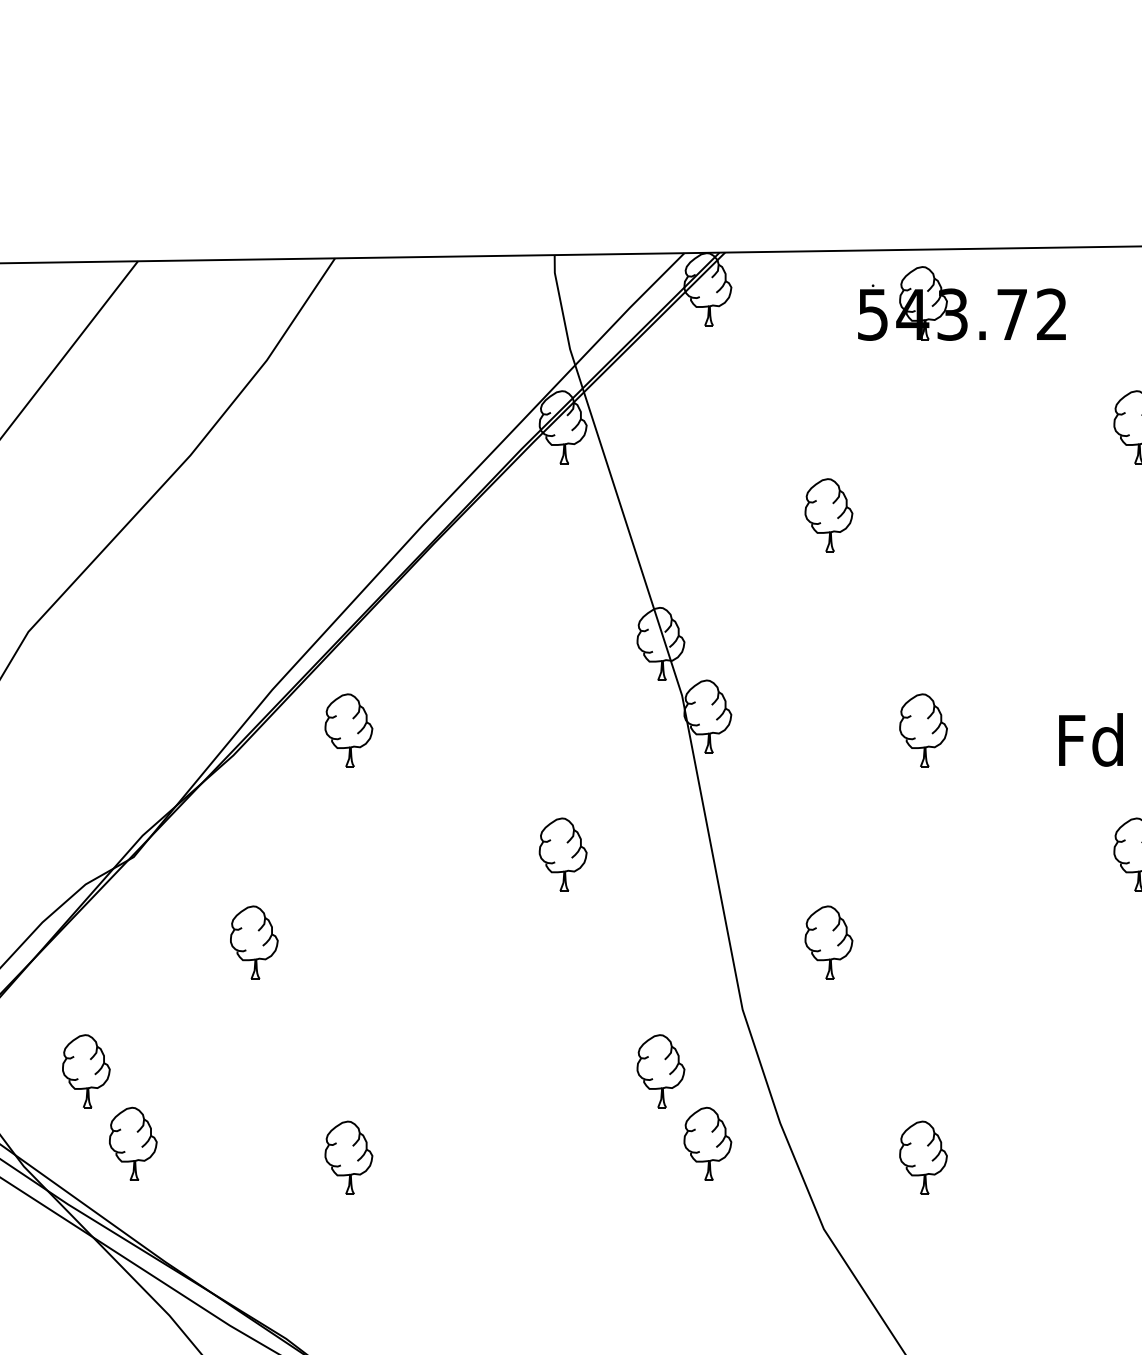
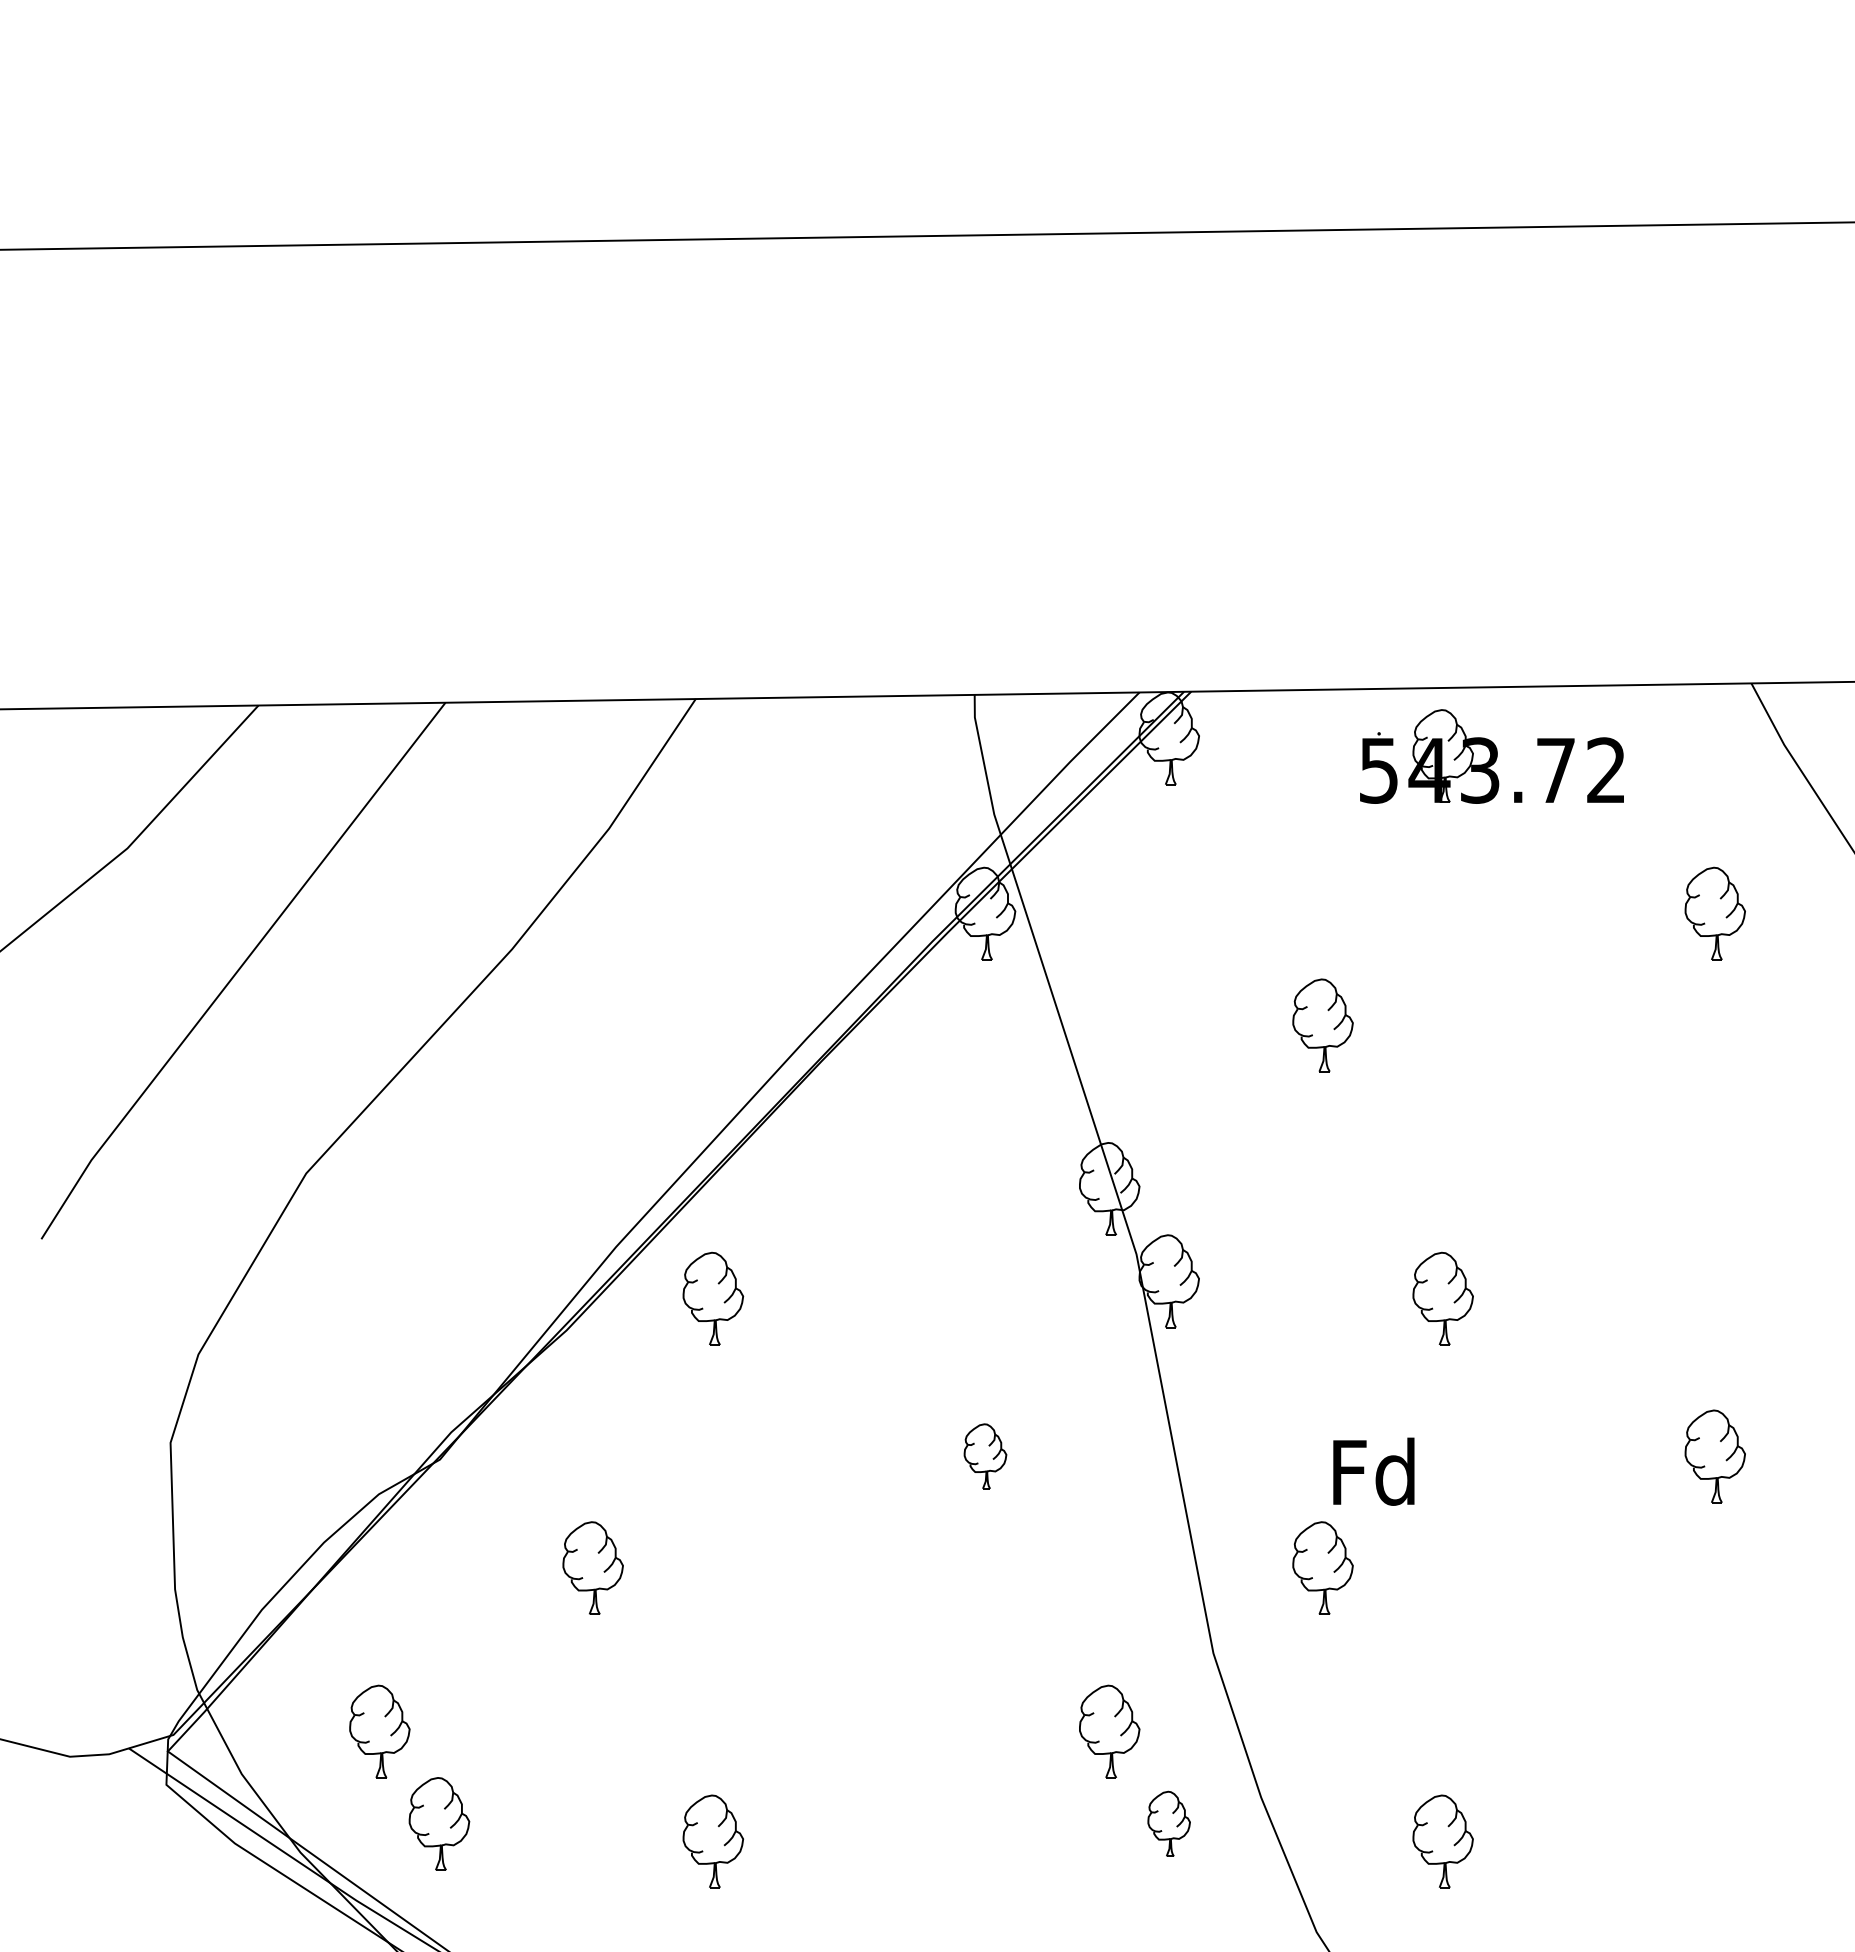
text: (1090, 739) -> (1373, 1471), moved
part: (563, 854) -> (985, 1456), size x0.7
part: (707, 1143) -> (1168, 1823), size x0.7

